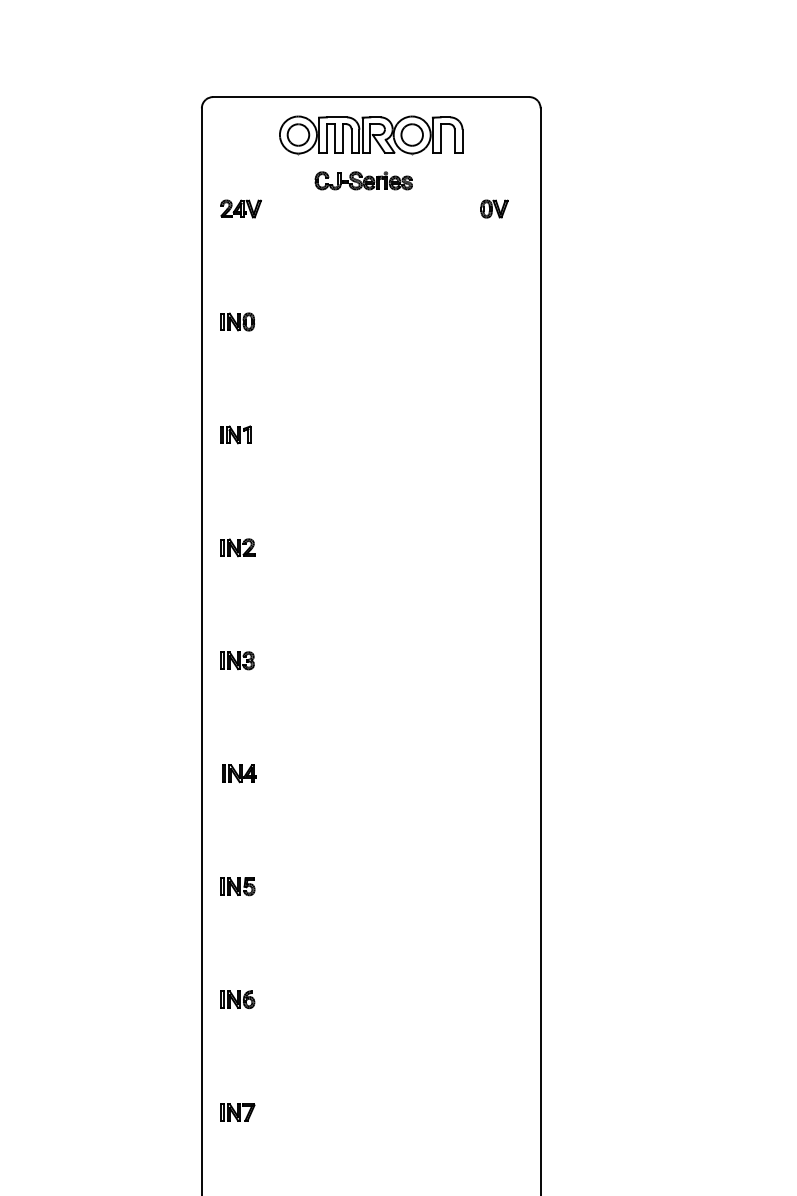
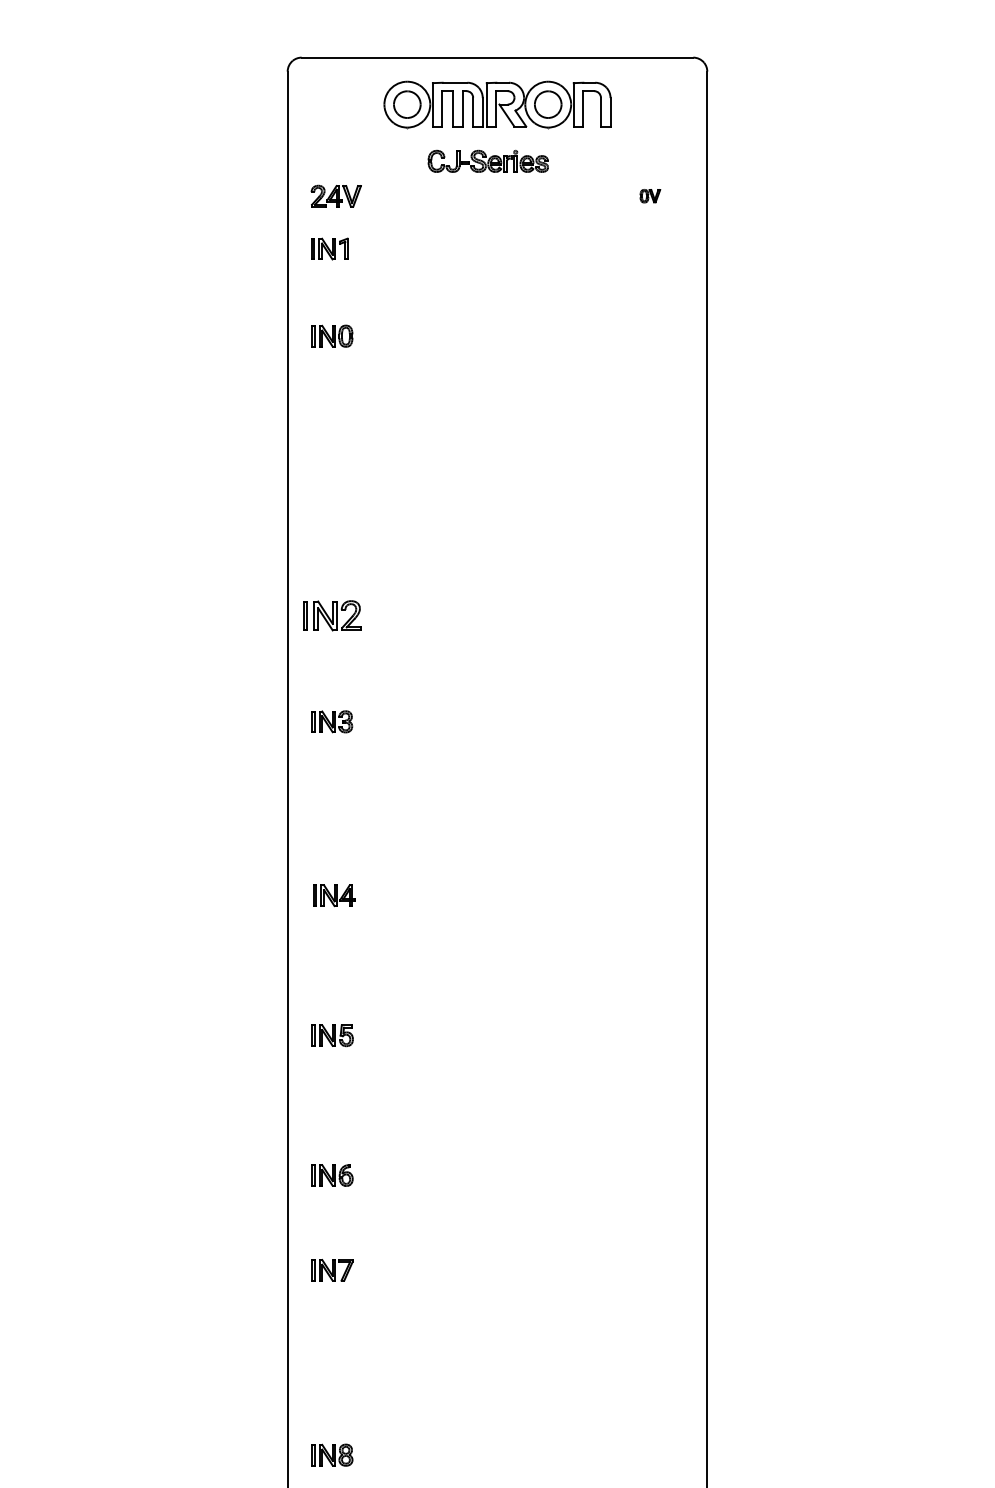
part: (494, 208) -> (650, 195), size x0.6
part: (235, 434) -> (329, 248), moved
part: (238, 547) -> (332, 615), size x1.4
part: (238, 660) -> (332, 721), moved
part: (238, 1112) -> (332, 1270), moved

